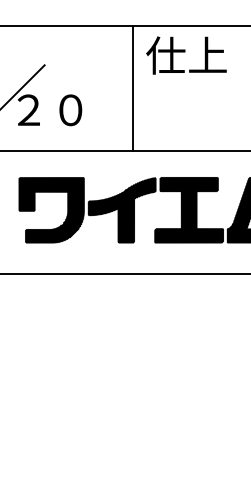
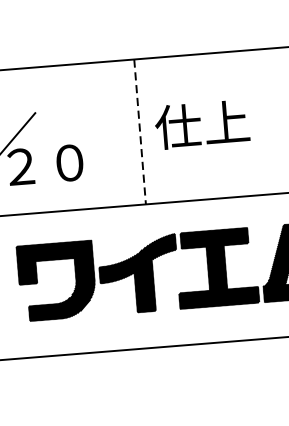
text: (186, 55) -> (202, 124), moved
line: (132, 89) -> (139, 133), solid -> dashed

